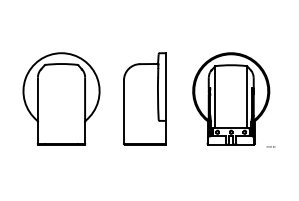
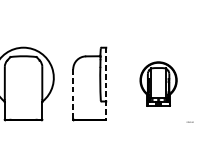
line: (165, 98) -> (106, 83), solid -> dashed
part: (231, 98) -> (158, 83), size x0.6
line: (123, 112) -> (72, 94), solid -> dashed

